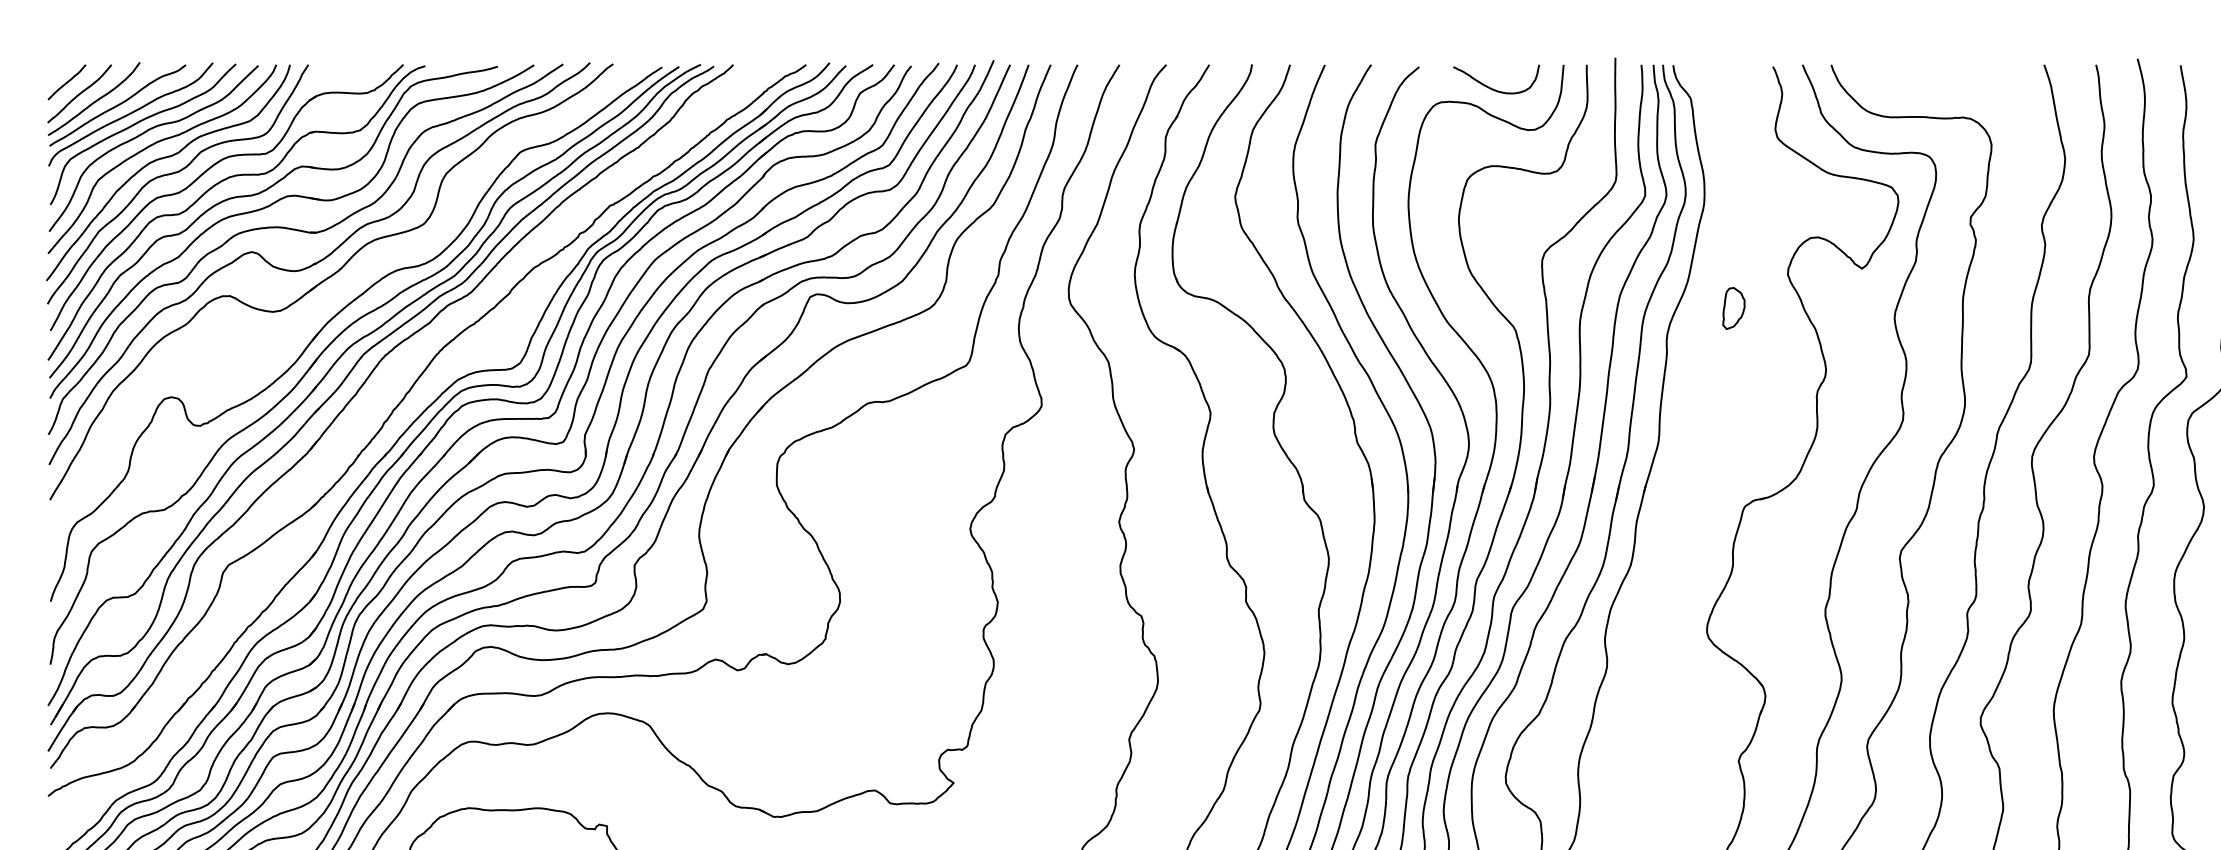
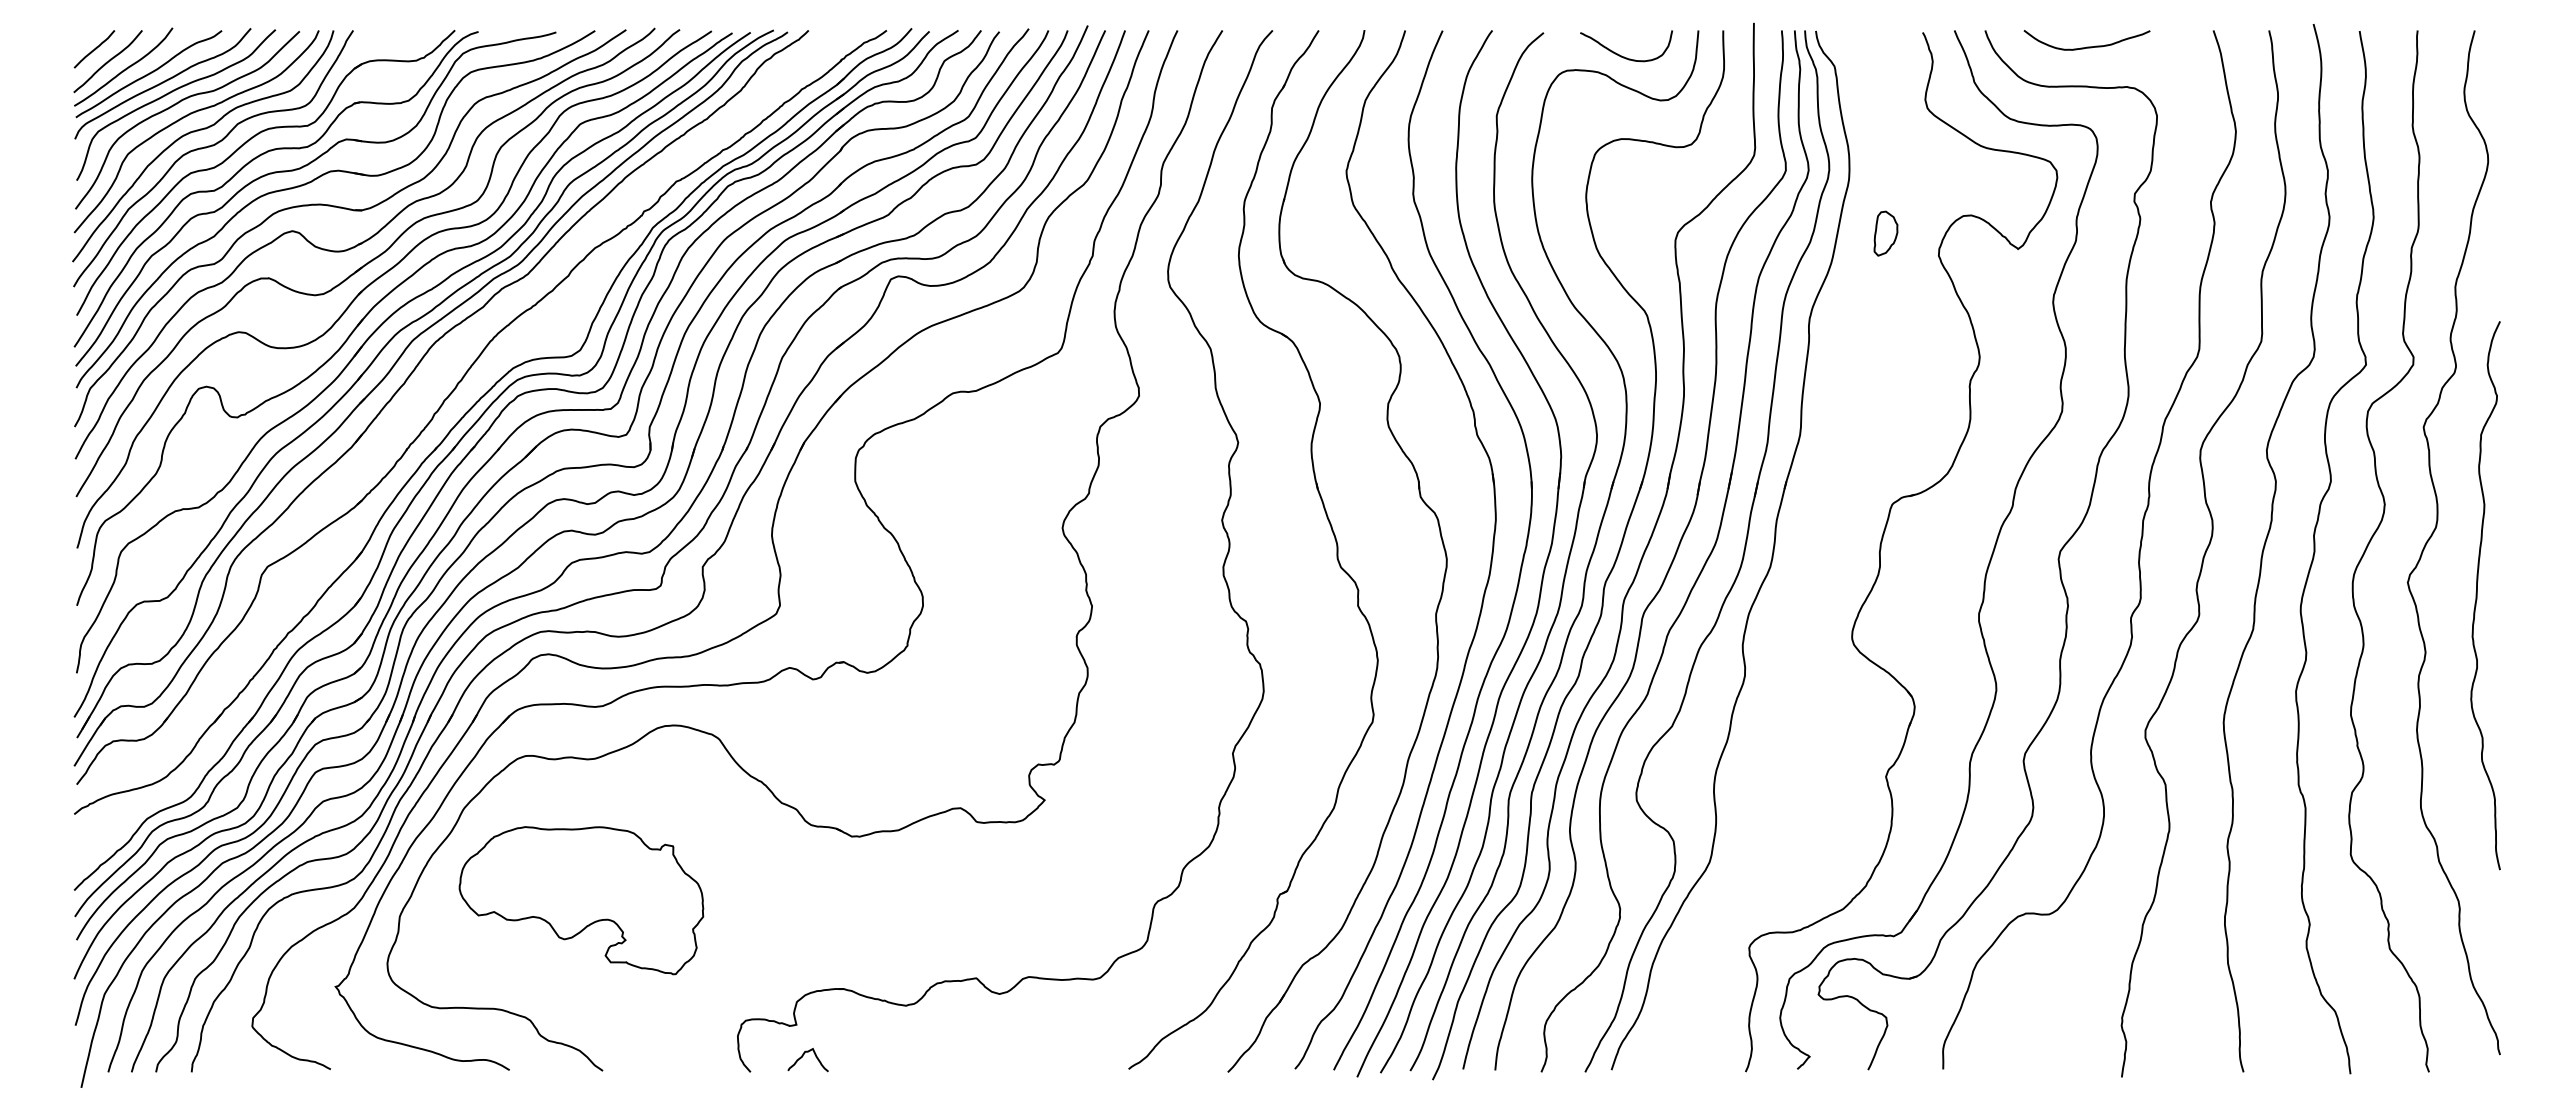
curve: (1925, 79) -> (2086, 46), added
part: (338, 292) -> (385, 274), added
part: (1733, 308) -> (1885, 233), moved

